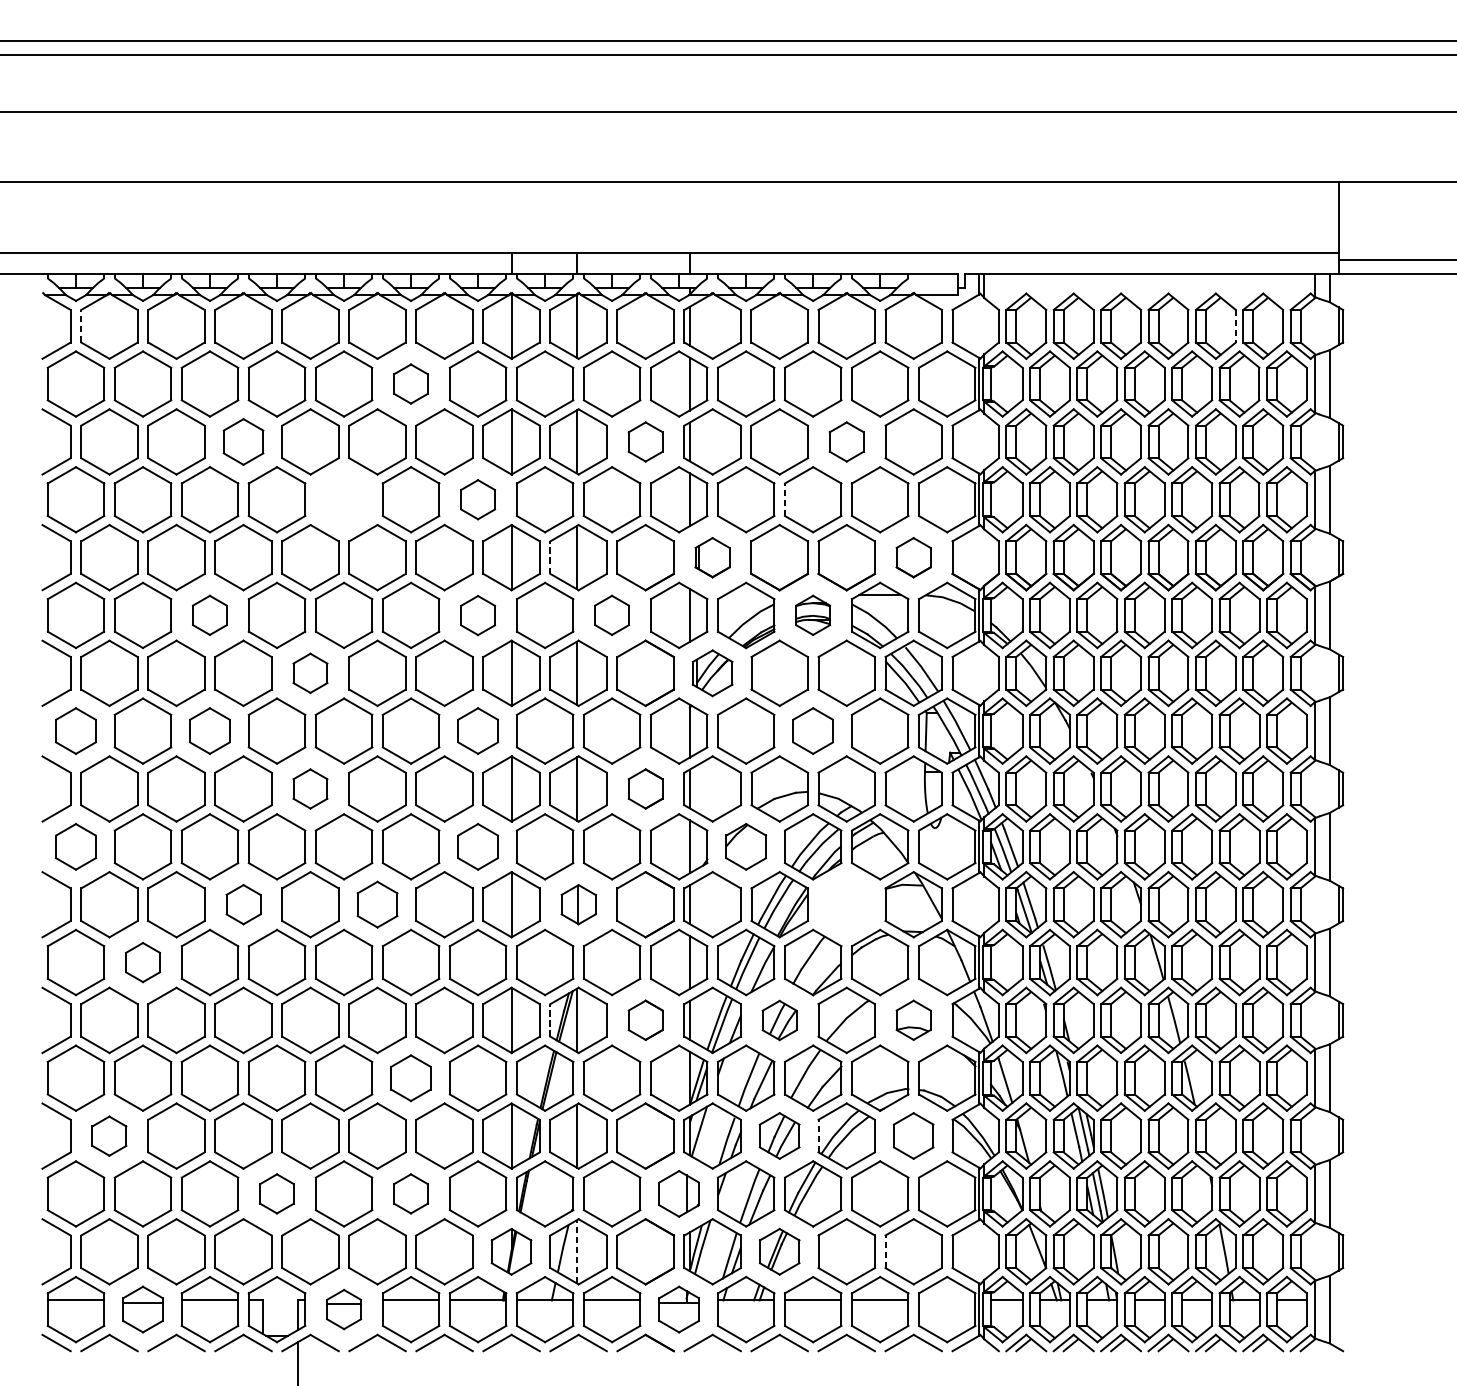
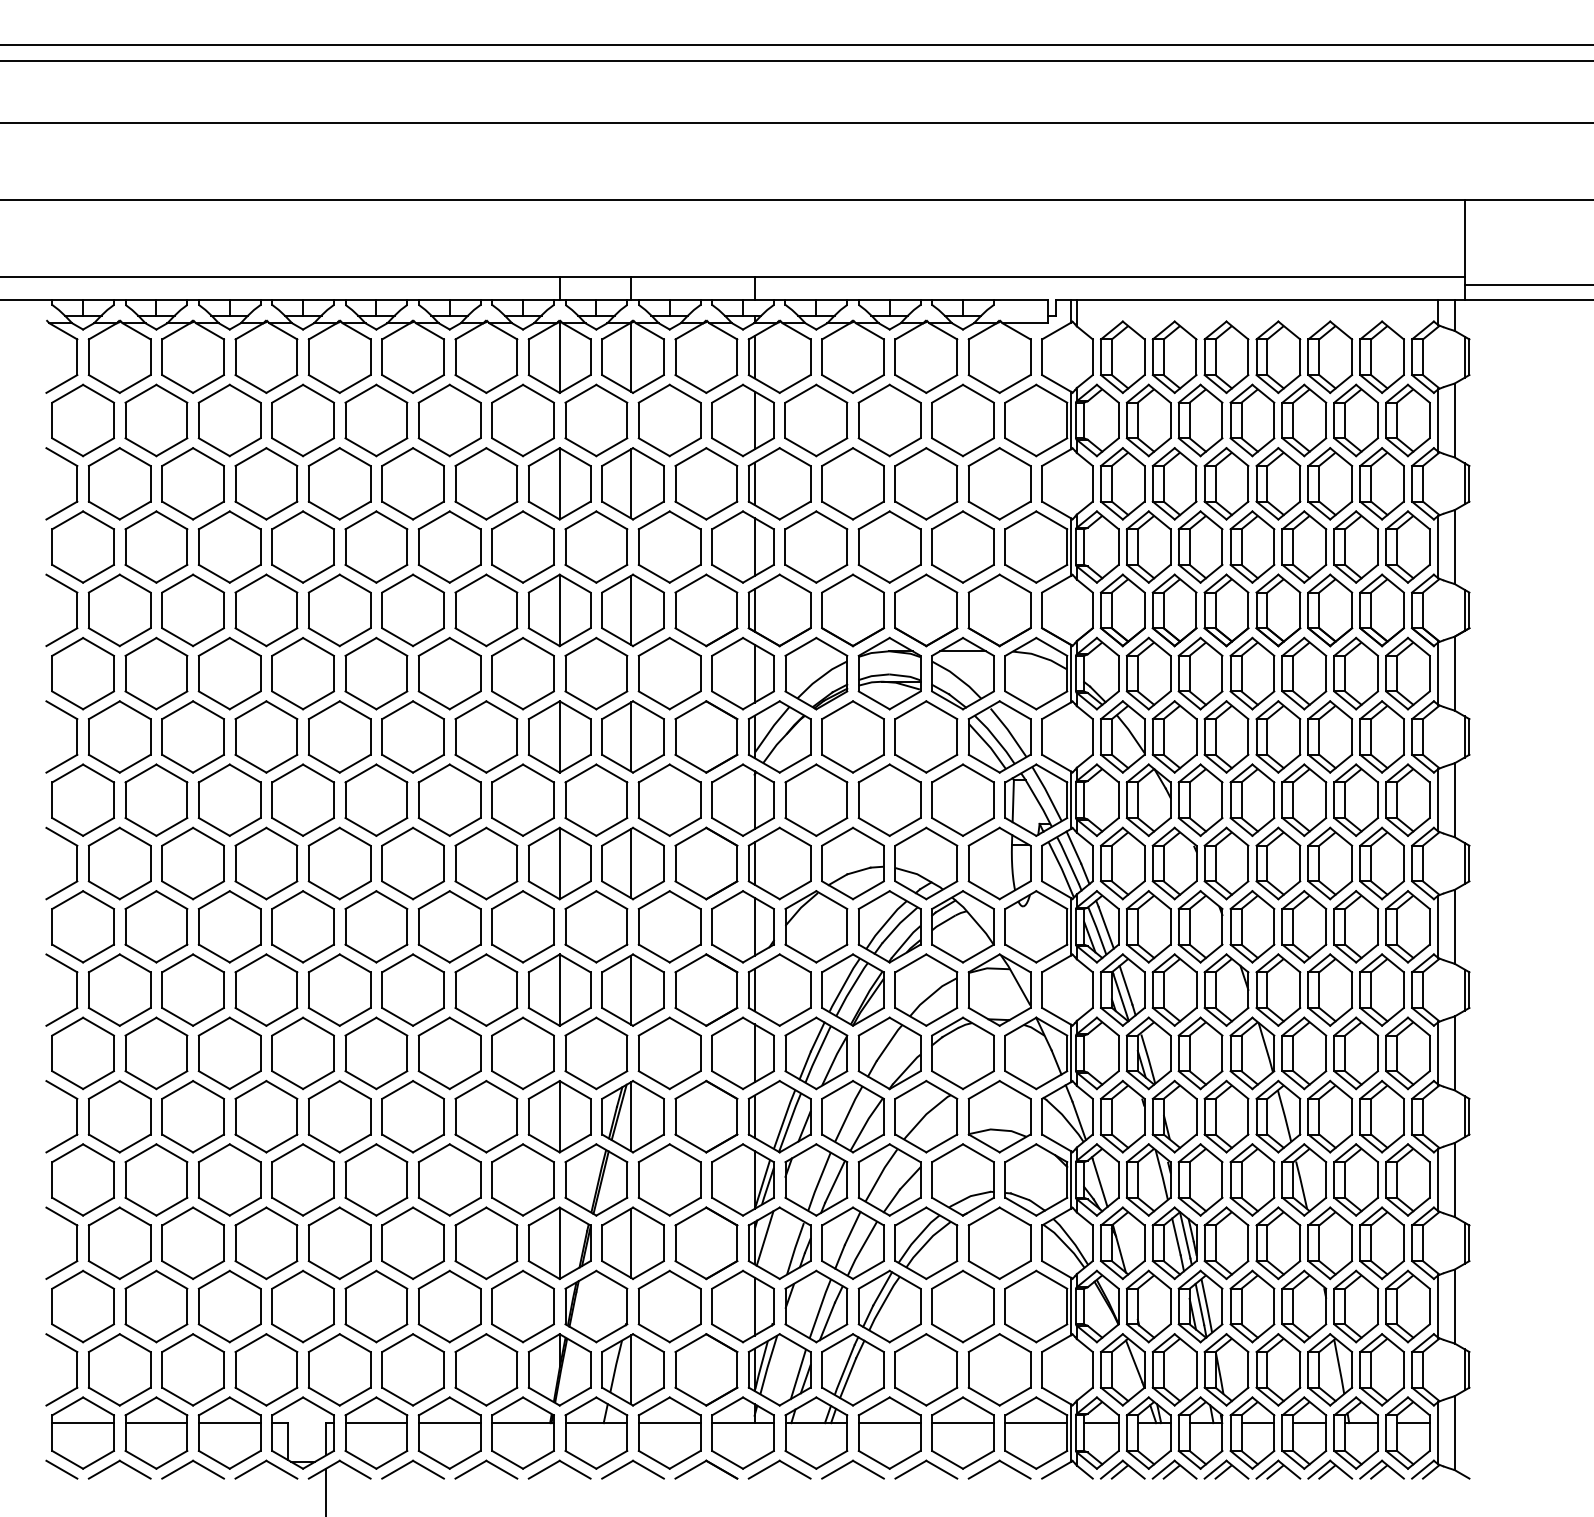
line: (80, 326) -> (88, 357), dashed -> solid
line: (1236, 326) -> (1352, 357), dashed -> solid
part: (410, 384) -> (449, 420), size x1.67
part: (243, 441) -> (266, 483), size x1.43
part: (645, 441) -> (706, 483), size x1.67
part: (846, 441) -> (926, 483), size x1.67
part: (344, 499) -> (376, 546), added
part: (477, 499) -> (522, 546), size x1.67
line: (784, 500) -> (858, 547), dashed -> solid
line: (550, 557) -> (602, 610), dashed -> solid
part: (712, 557) -> (779, 610), size x1.67
part: (913, 557) -> (999, 610), size x1.67
part: (209, 615) -> (229, 673), size x1.67
part: (477, 615) -> (522, 673), size x1.67
part: (611, 615) -> (669, 673), size x1.67
part: (813, 615) -> (889, 673), size x1.67
part: (310, 672) -> (339, 736), size x1.67
part: (712, 672) -> (779, 736), size x1.43
part: (75, 730) -> (82, 799), size x1.43
part: (209, 730) -> (229, 799), size x1.43
part: (477, 730) -> (522, 799), size x1.43
part: (813, 730) -> (889, 799), size x1.43
part: (310, 788) -> (339, 863), size x1.67
part: (645, 788) -> (706, 863), size x1.67
part: (75, 846) -> (82, 926), size x1.43
part: (477, 846) -> (522, 926), size x1.43
part: (746, 846) -> (816, 926), size x1.43
part: (243, 904) -> (266, 989), size x1.67
part: (377, 904) -> (412, 989), size x1.43
part: (578, 904) -> (632, 989), size x1.67
part: (846, 904) -> (926, 989), added
part: (143, 962) -> (156, 1053), size x1.67
line: (550, 1020) -> (602, 1116), dashed -> solid
part: (645, 1020) -> (706, 1116), size x1.67
part: (779, 1020) -> (852, 1116), size x1.67
part: (913, 1020) -> (999, 1116), size x1.67
part: (410, 1077) -> (449, 1179), size x1.43
part: (779, 1135) -> (852, 1242), size x1.43
part: (913, 1135) -> (999, 1242), size x1.43
part: (109, 1136) -> (119, 1243), size x1.67
line: (818, 1136) -> (895, 1243), dashed -> solid
part: (276, 1193) -> (302, 1306), size x1.67
part: (410, 1193) -> (449, 1306), size x1.67
part: (678, 1193) -> (742, 1306), size x1.43
part: (511, 1251) -> (559, 1369), size x1.43
line: (577, 1251) -> (631, 1369), dashed -> solid
part: (779, 1251) -> (852, 1369), size x1.43
line: (885, 1251) -> (968, 1369), dashed -> solid
line: (947, 1300) -> (1036, 1423), added
part: (143, 1309) -> (156, 1432), size x1.43
part: (344, 1309) -> (376, 1432), size x1.67
part: (678, 1309) -> (742, 1432), size x1.43

